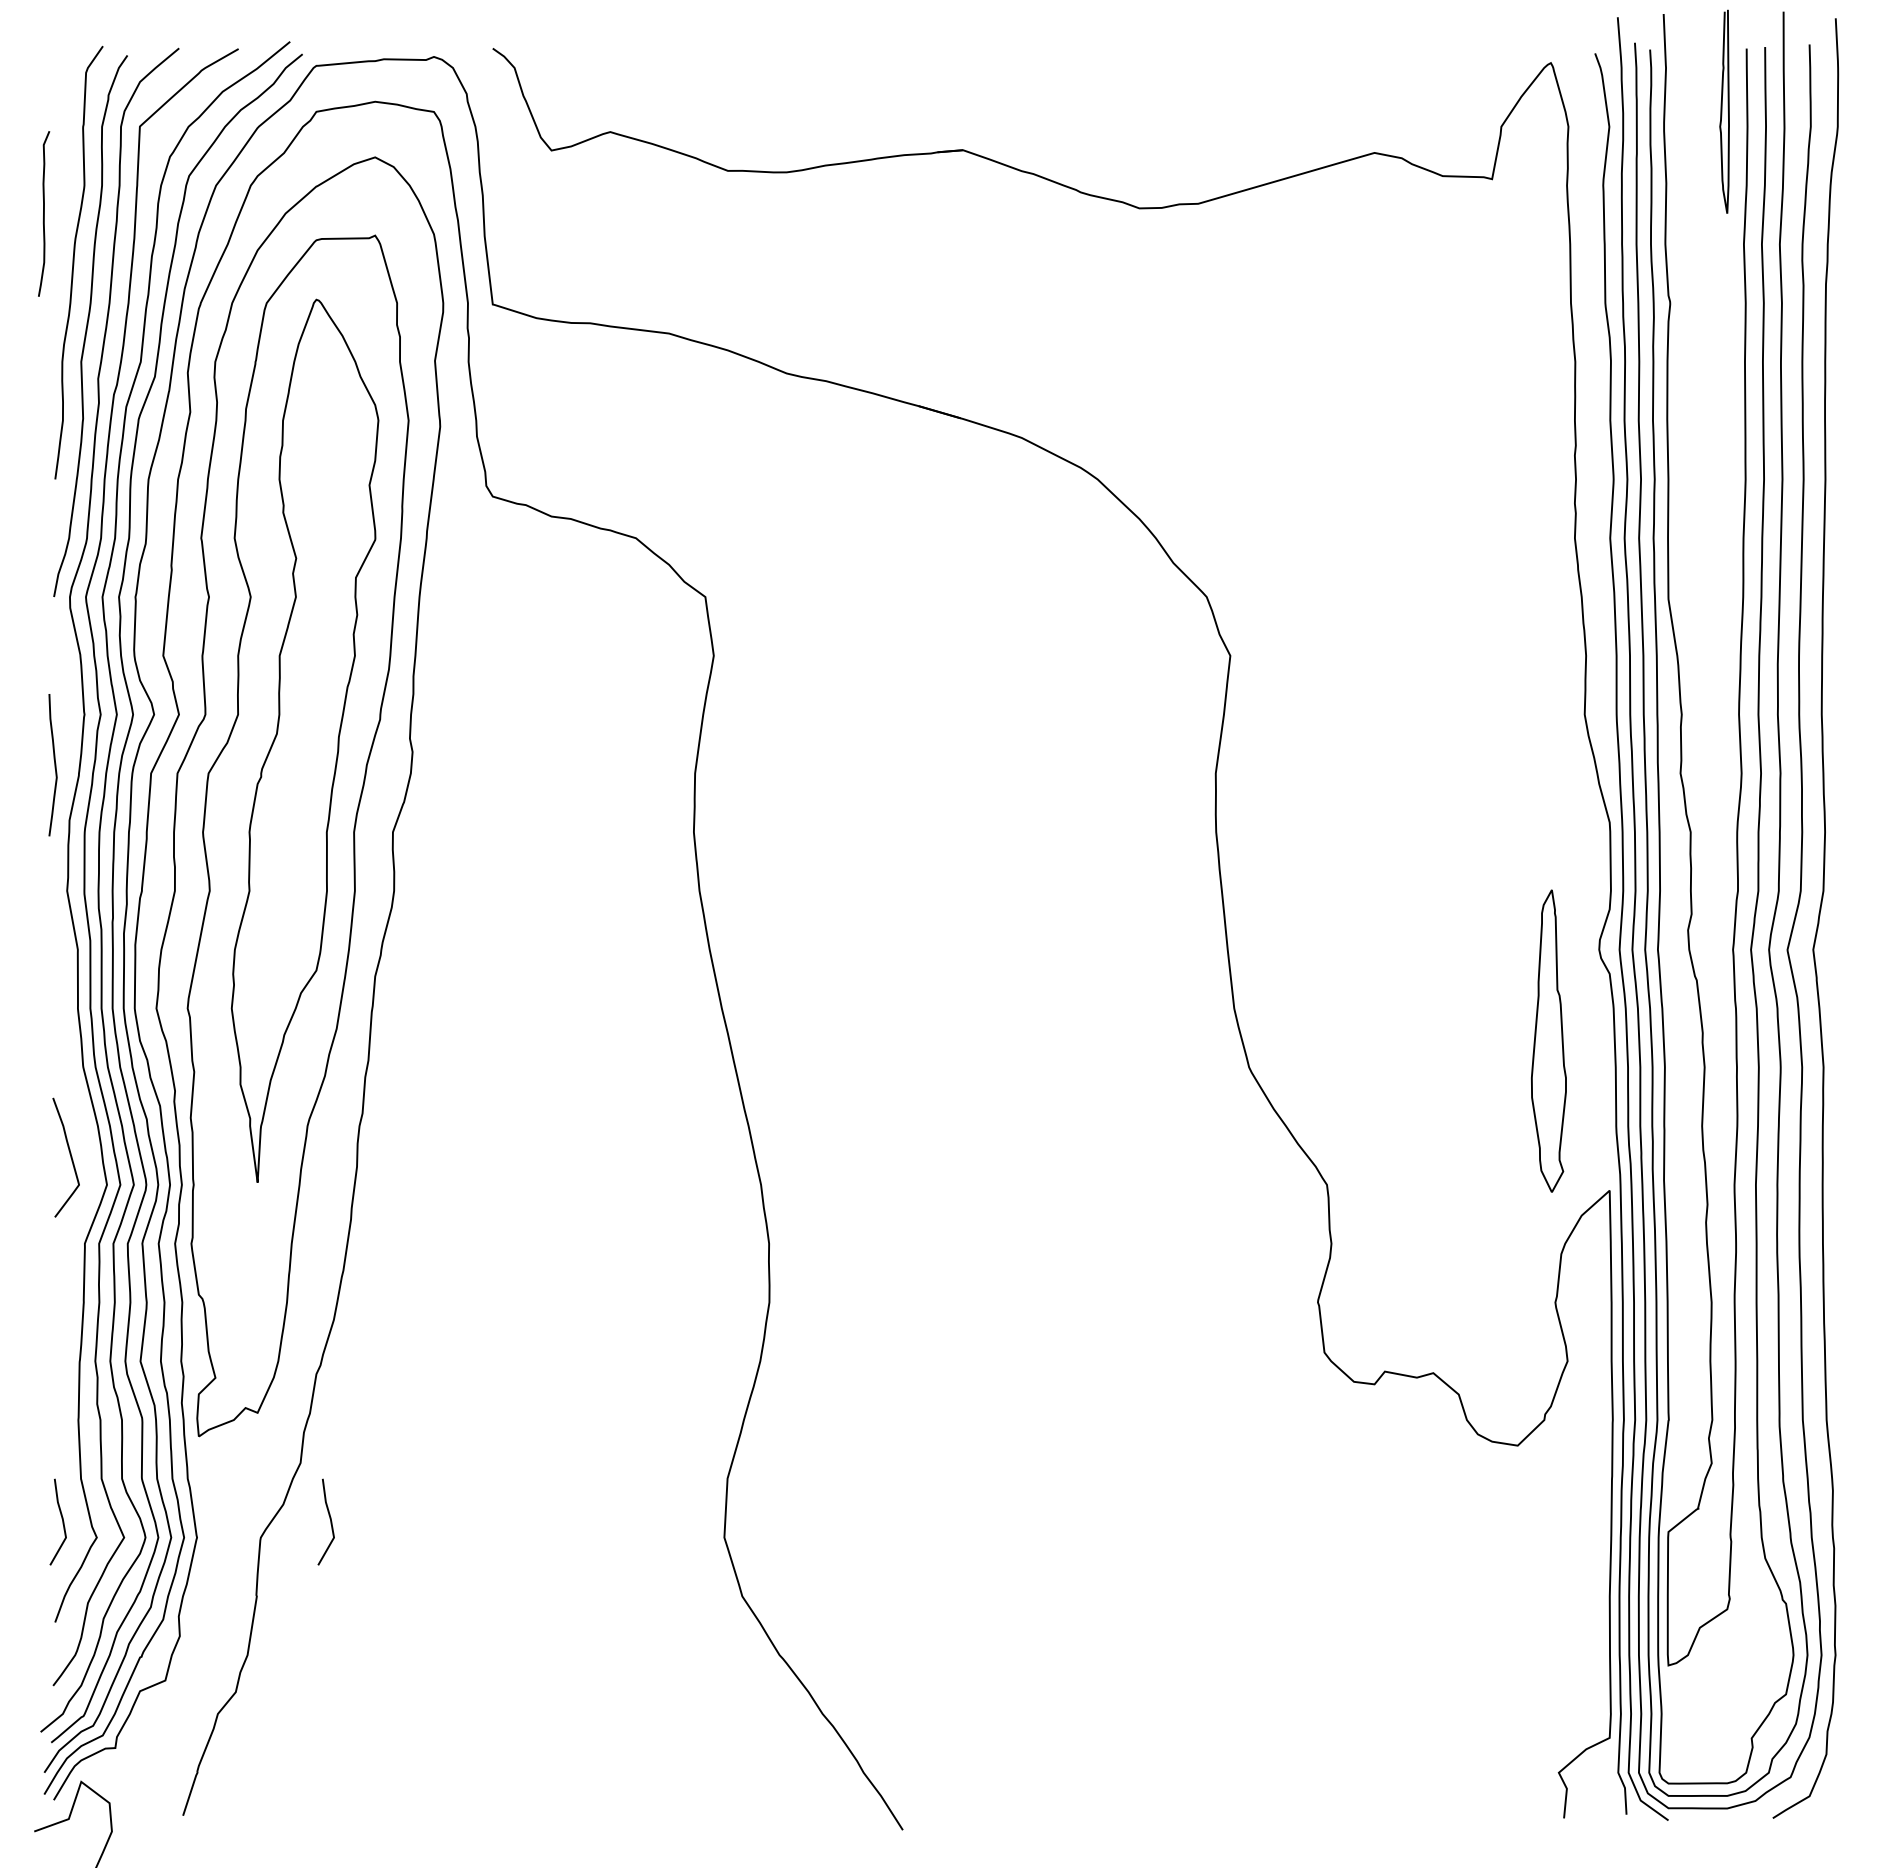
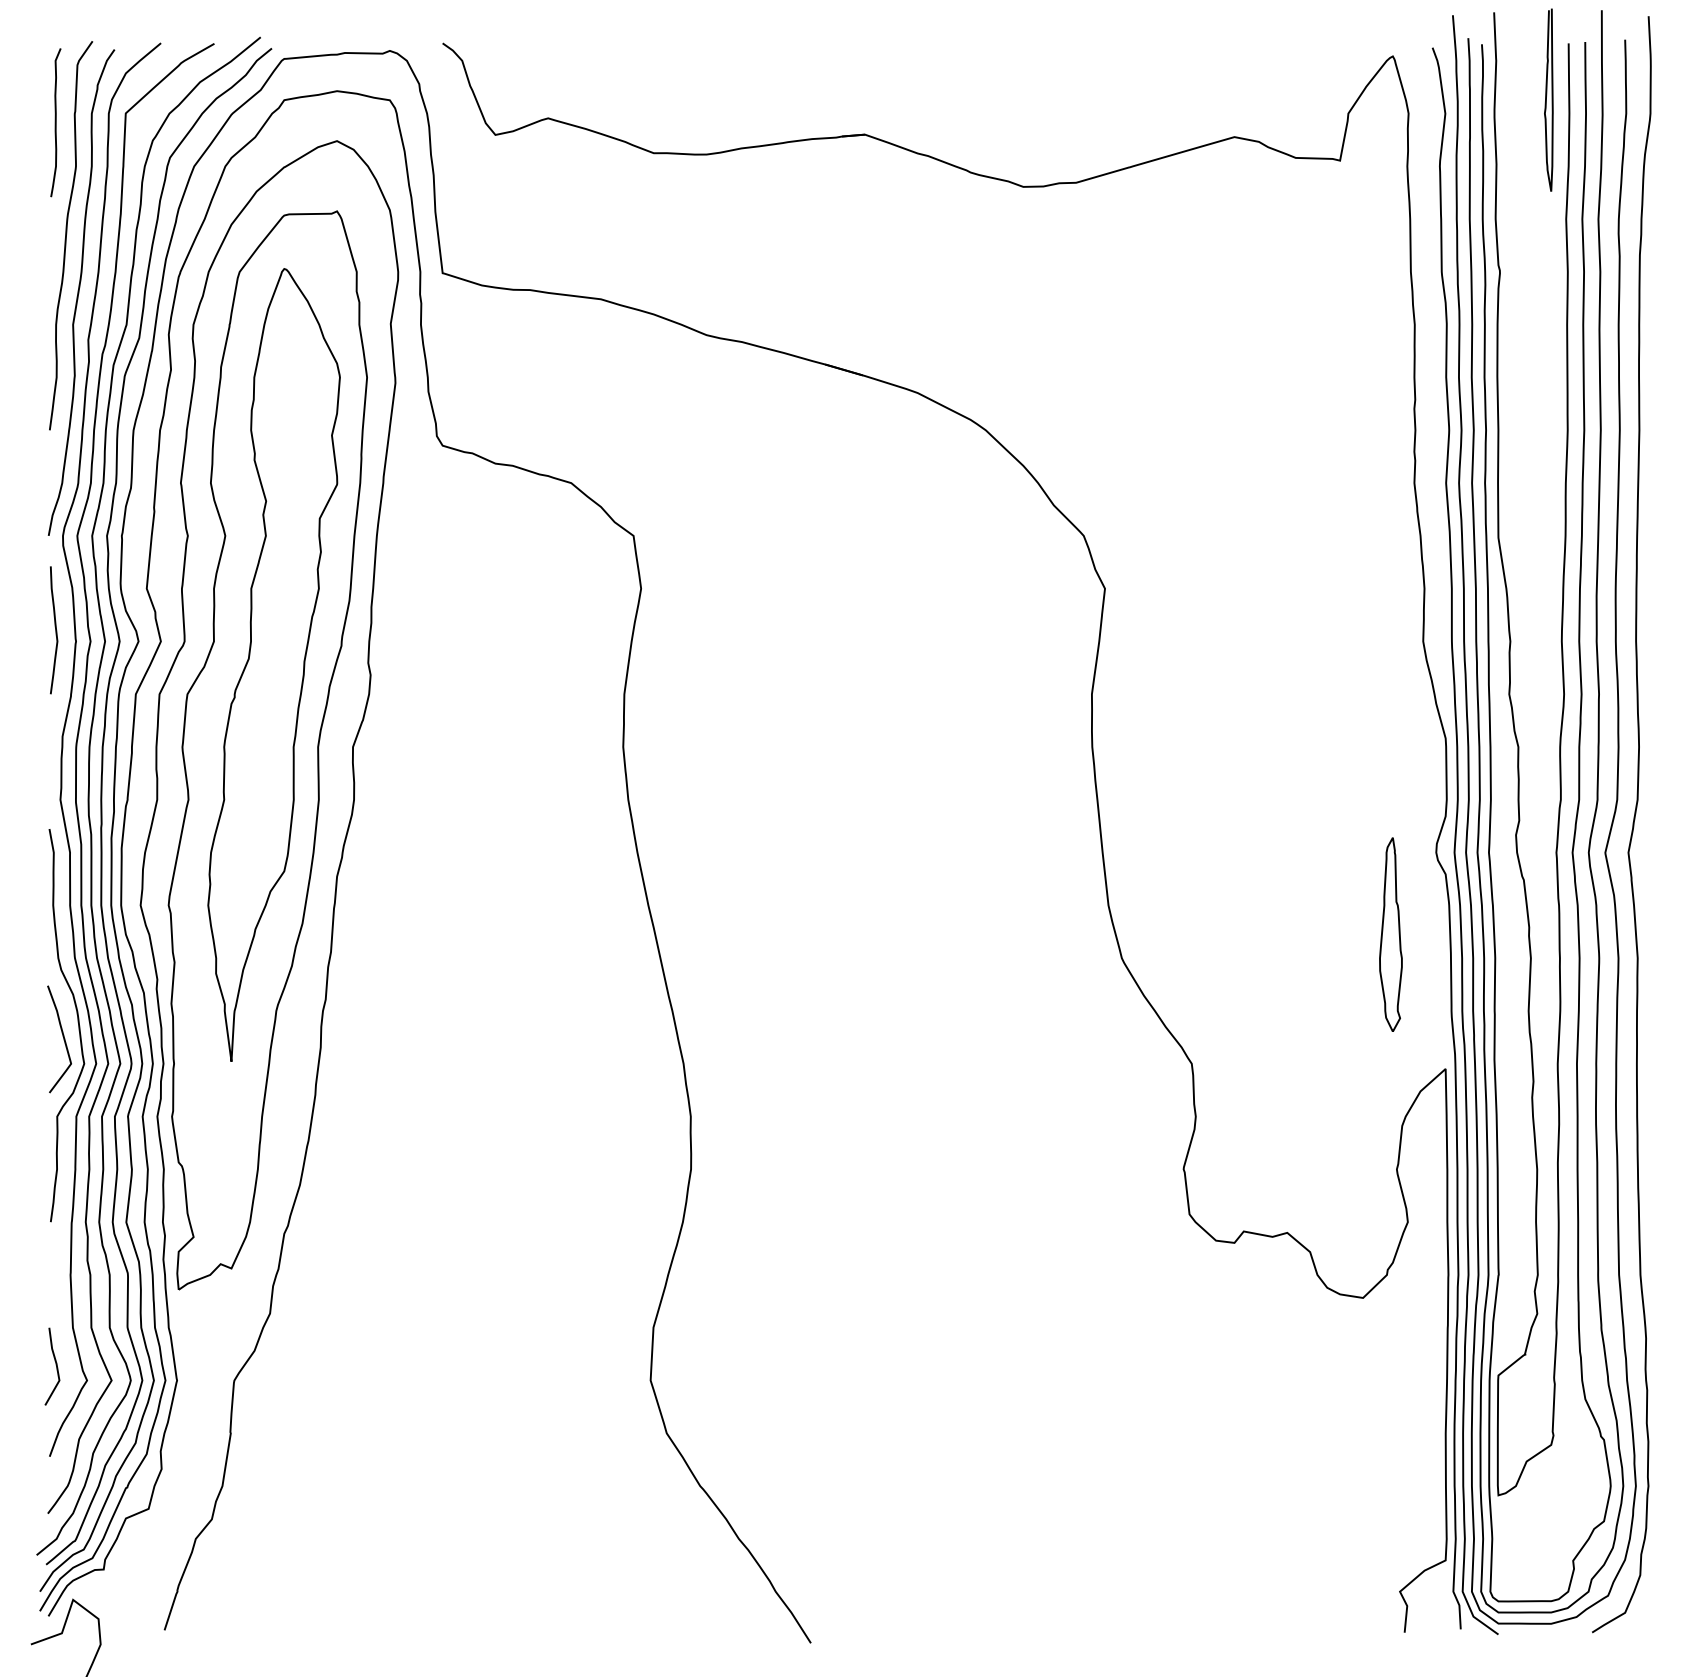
curve: (44, 213) -> (56, 122), moved
curve: (54, 765) -> (55, 630), moved
part: (1548, 1040) -> (1390, 934), size x0.71
curve: (86, 1140) -> (77, 1023), added
line: (329, 1518) -> (296, 1363), removed

